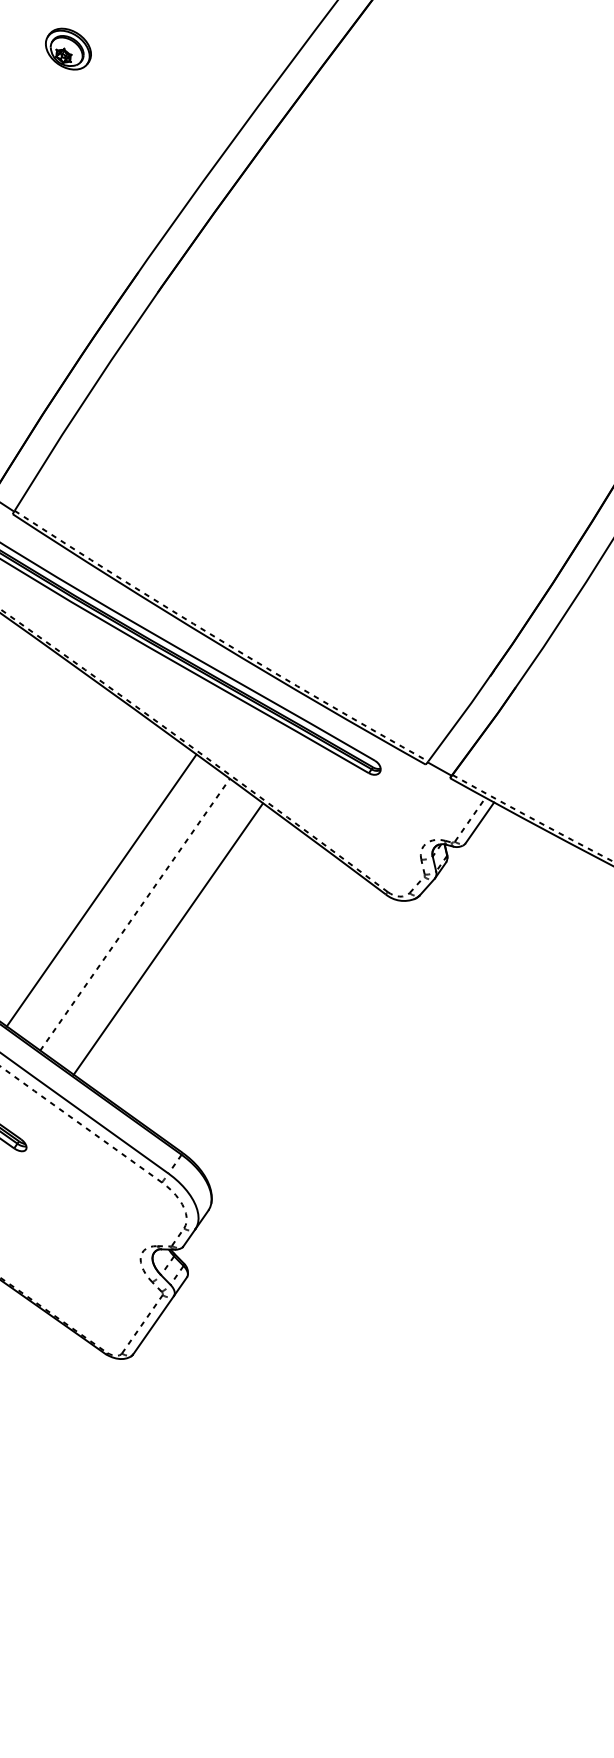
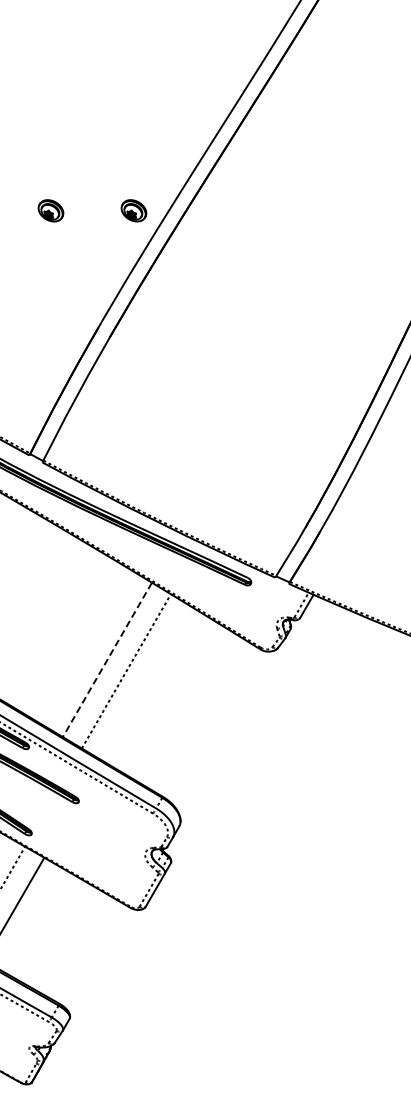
part: (221, 61) -> (133, 210), added
line: (101, 891) -> (107, 660), solid -> dashed
line: (166, 938) -> (144, 682), removed

